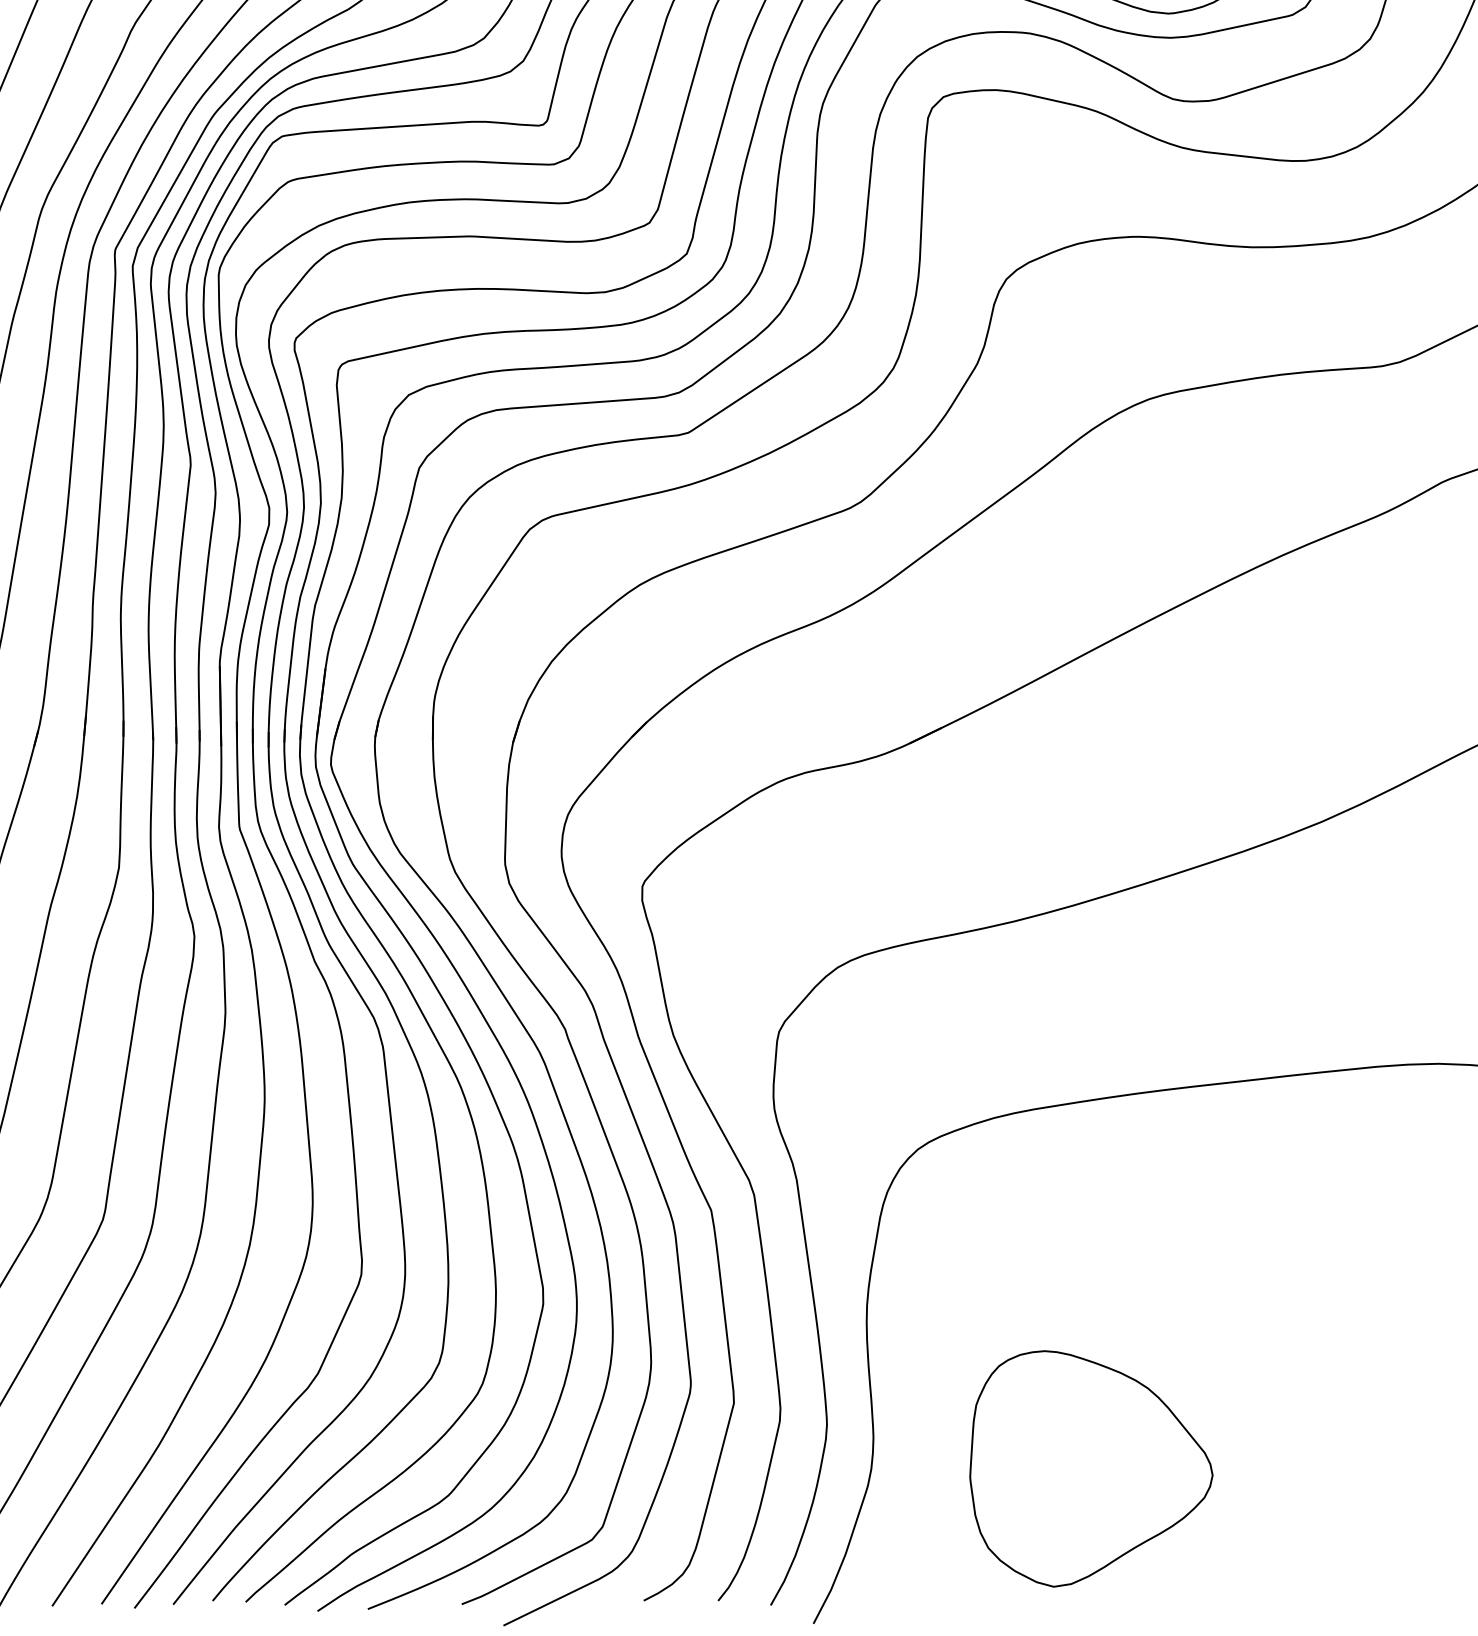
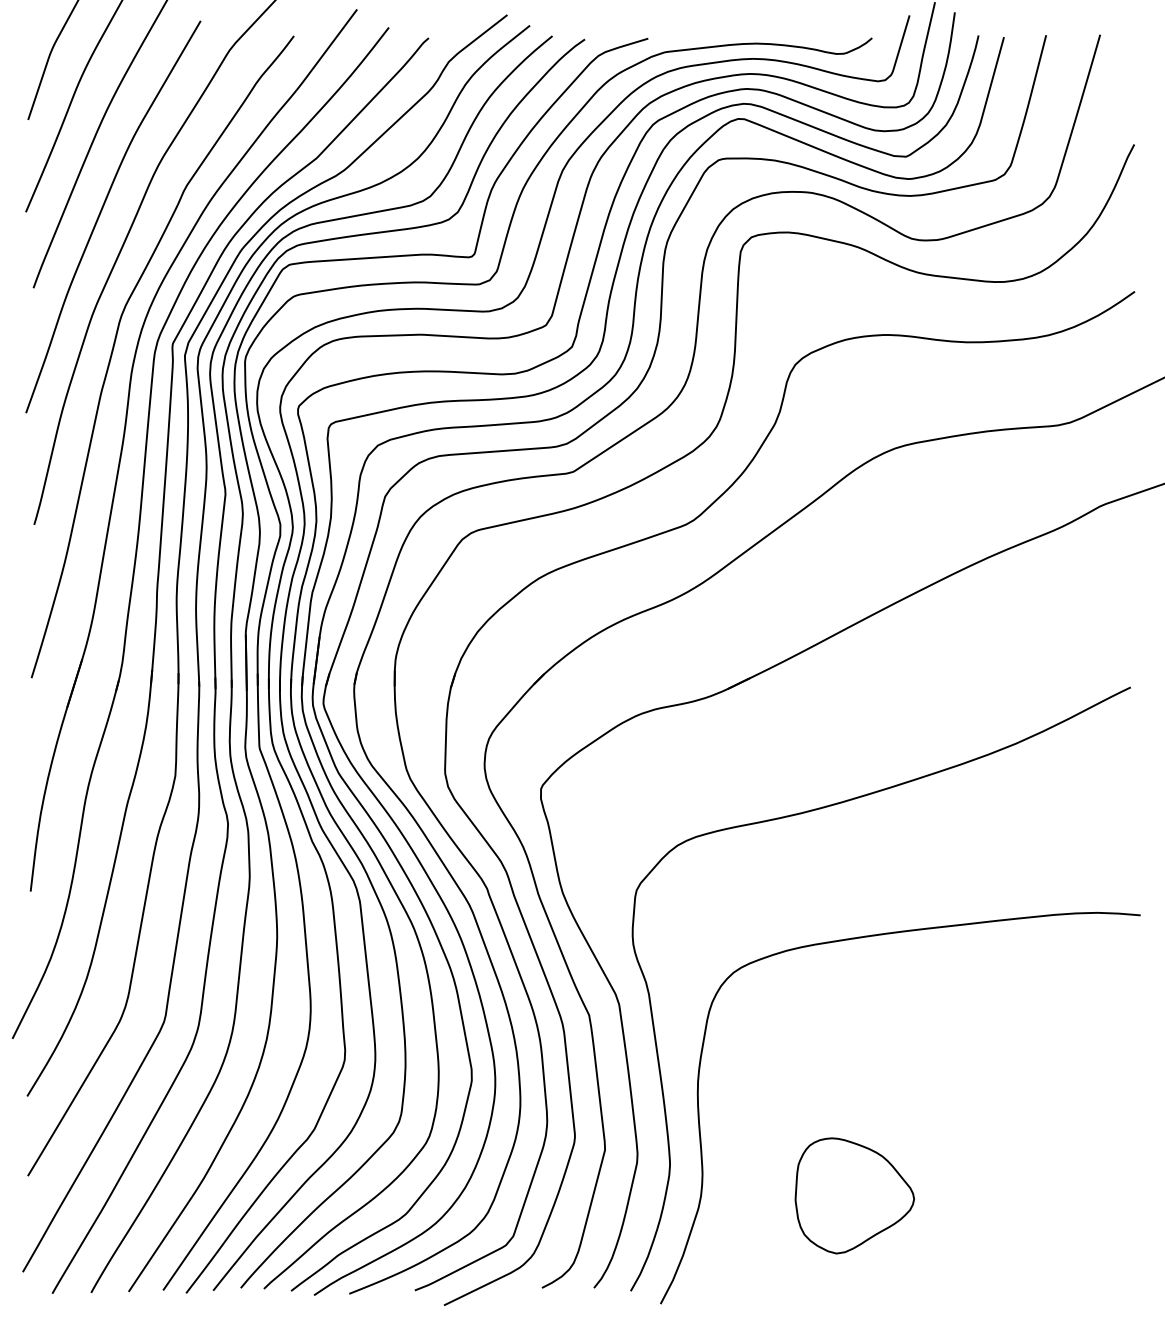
part: (1090, 1468) -> (854, 1195), size x0.7

